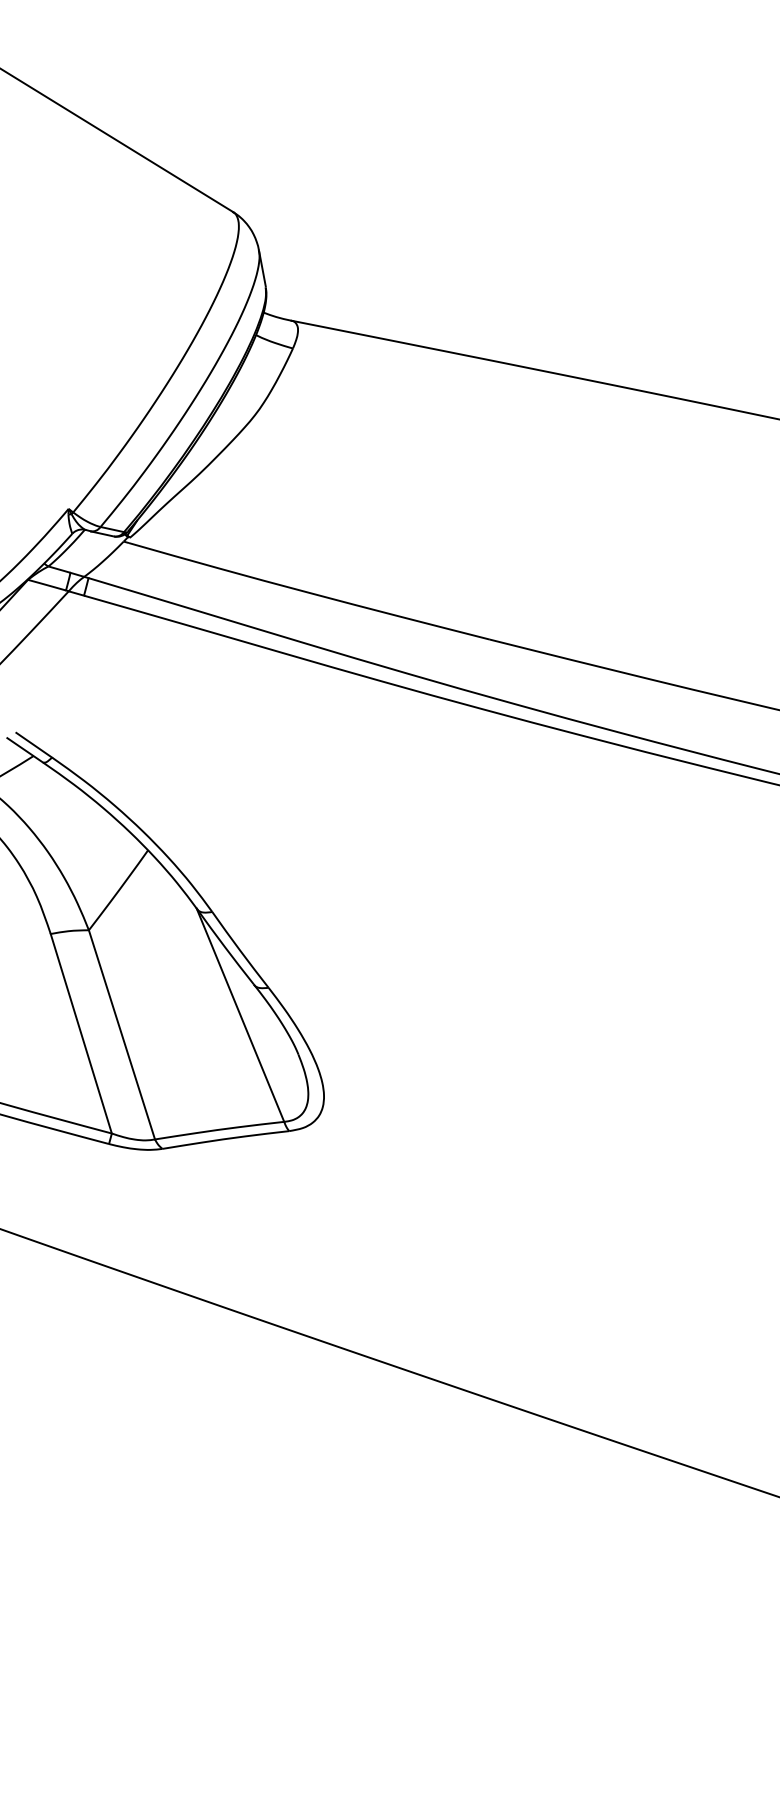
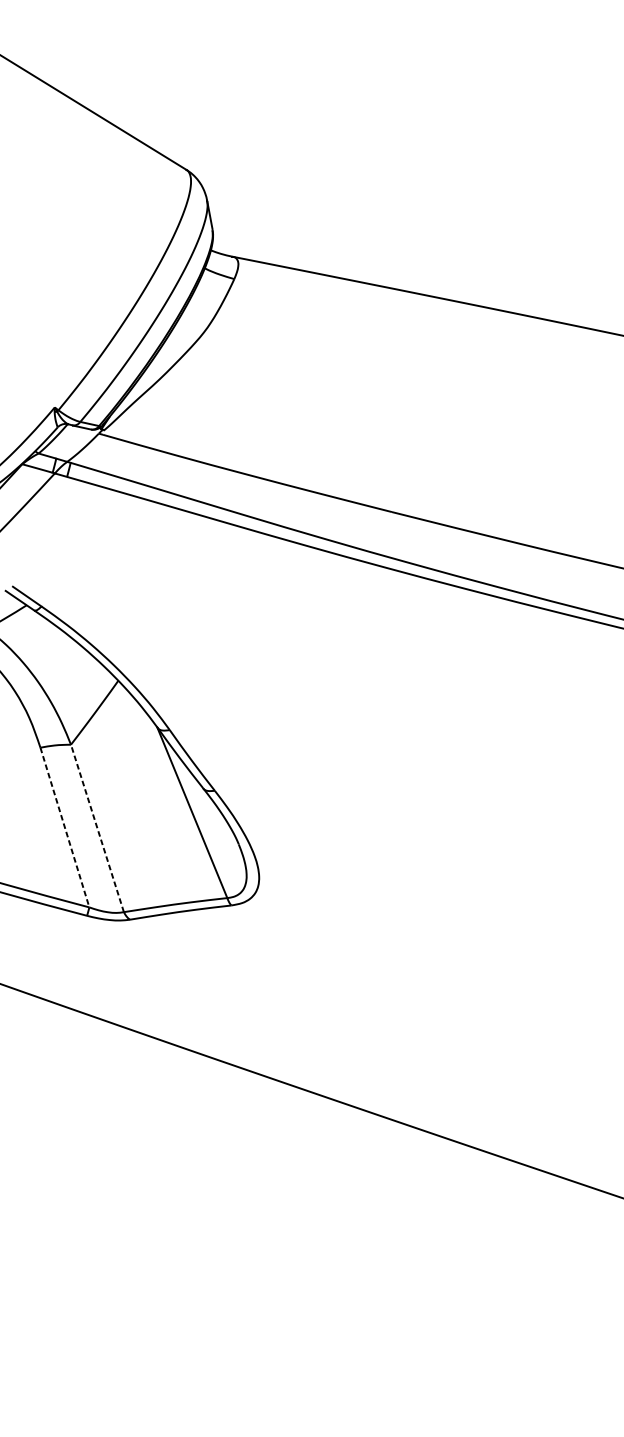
line: (81, 1034) -> (65, 828), solid -> dashed
line: (121, 1034) -> (97, 828), solid -> dashed

